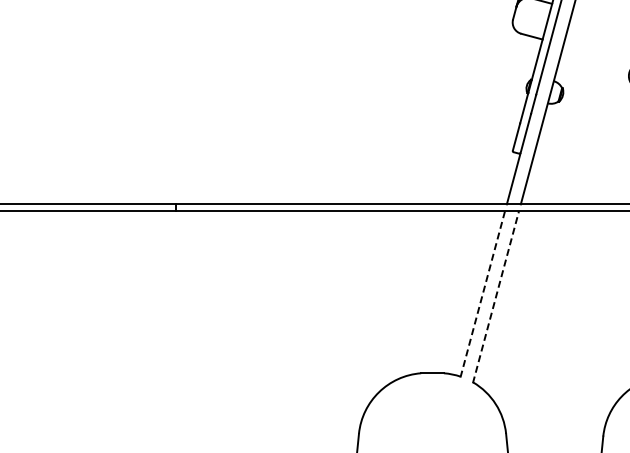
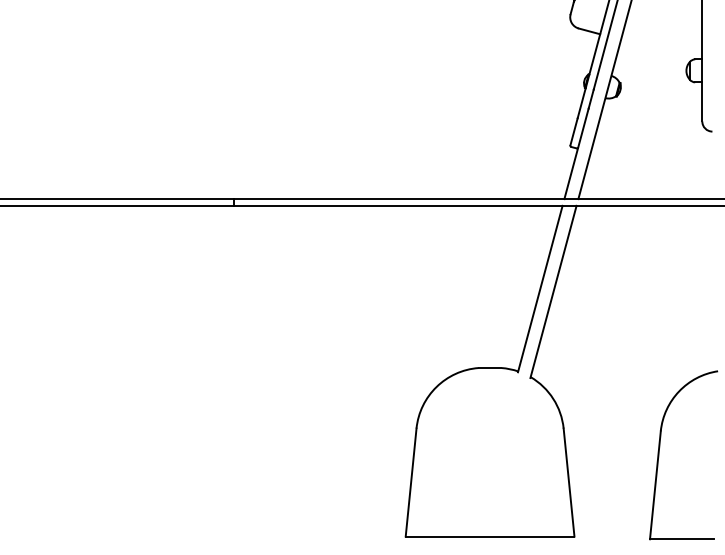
line: (482, 293) -> (540, 288), dashed -> solid
line: (495, 296) -> (553, 291), dashed -> solid

